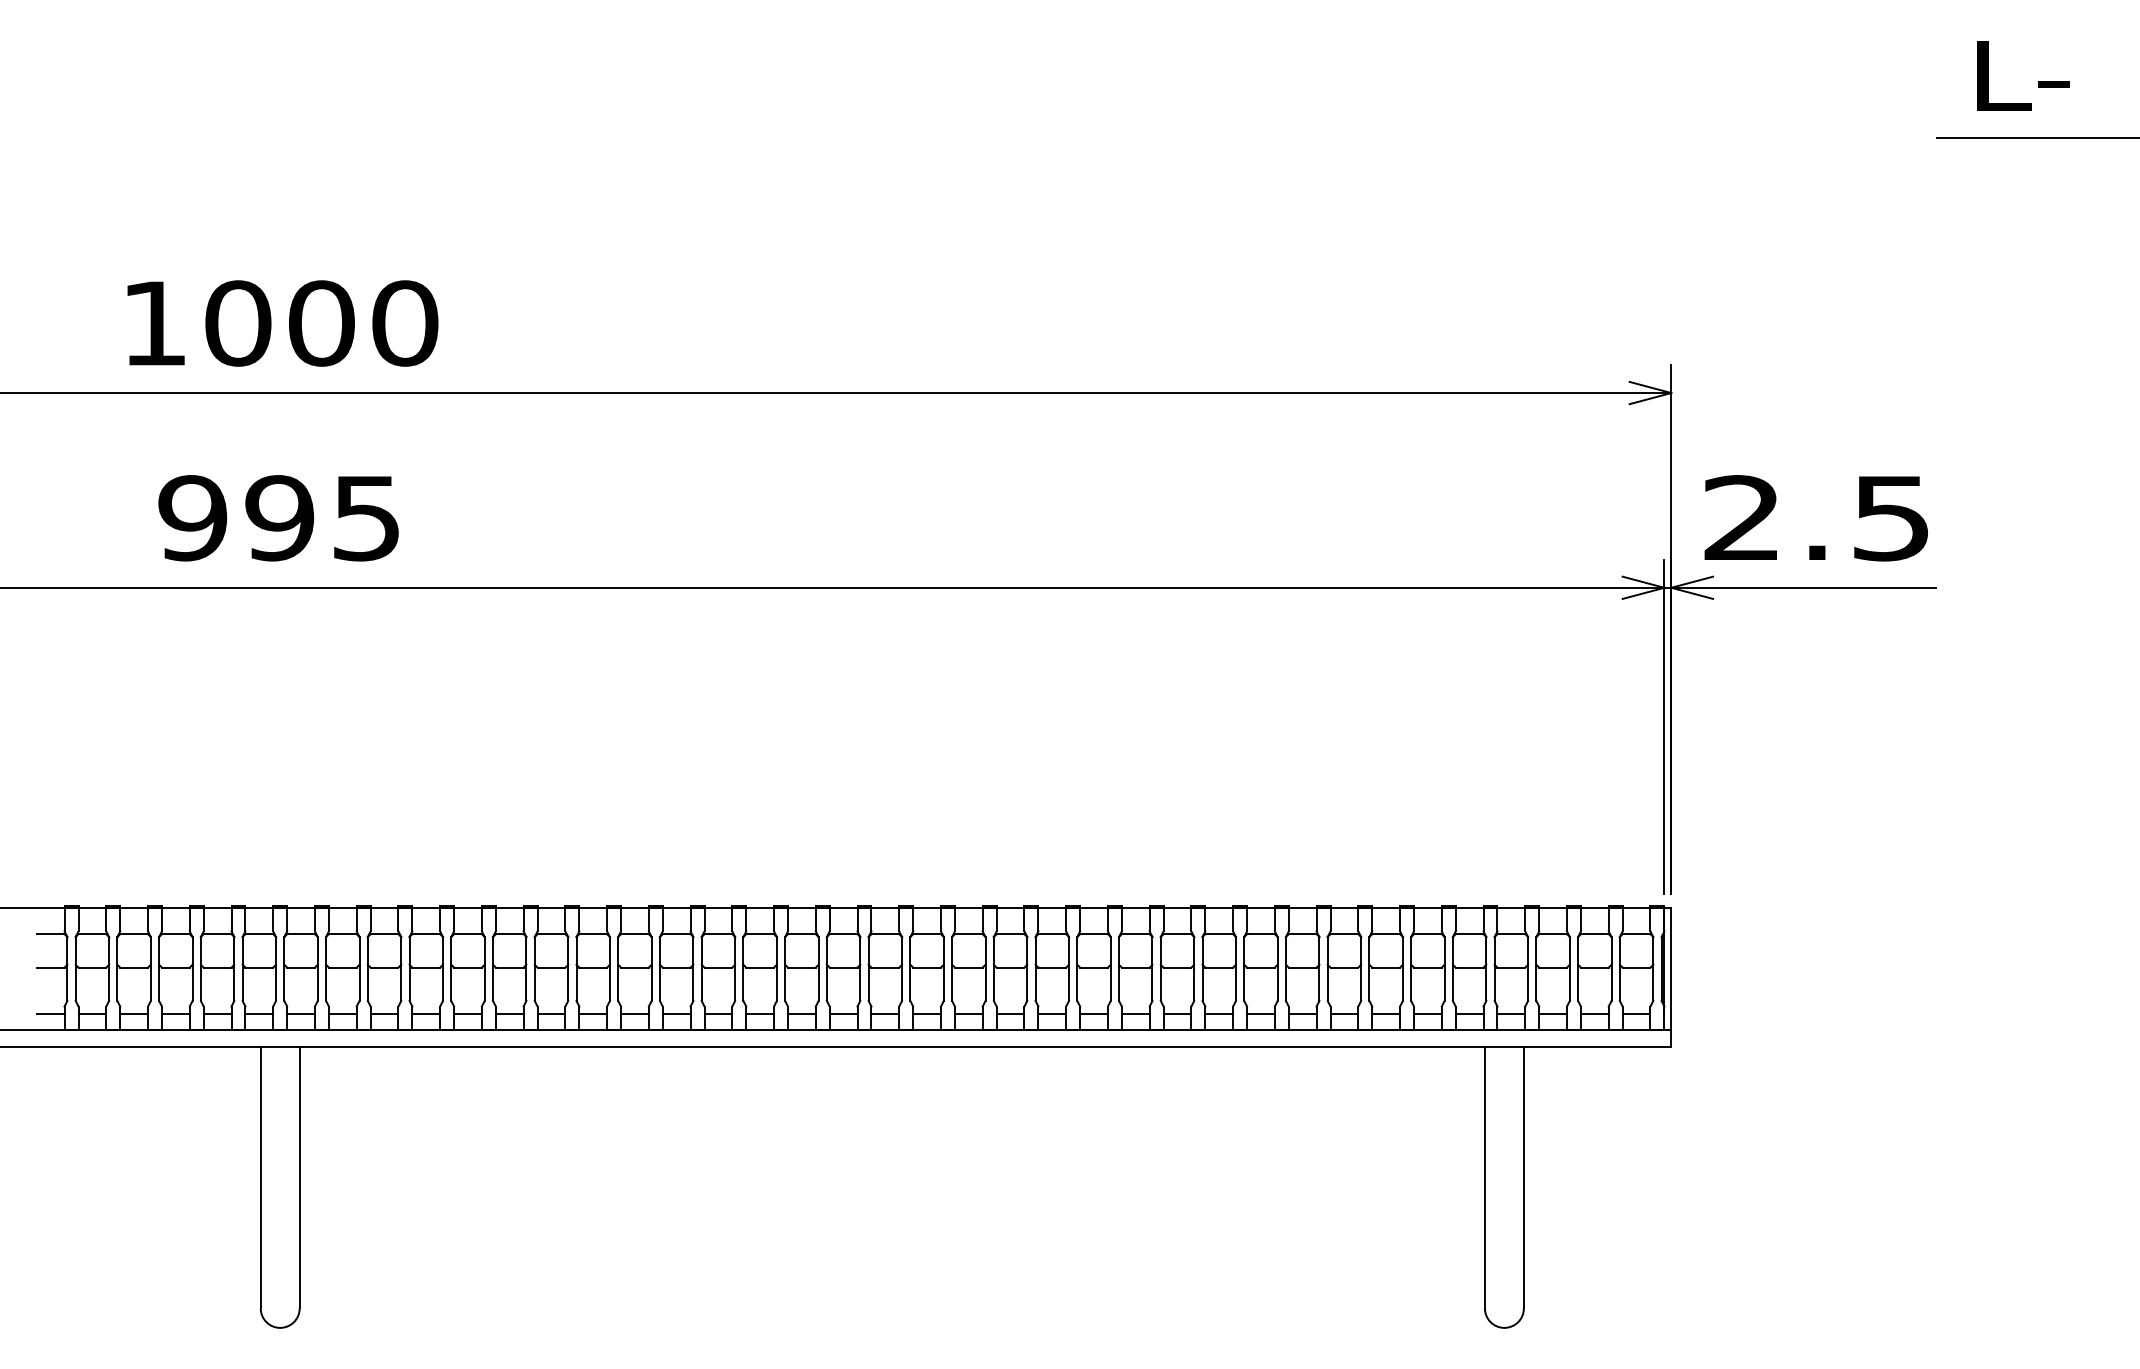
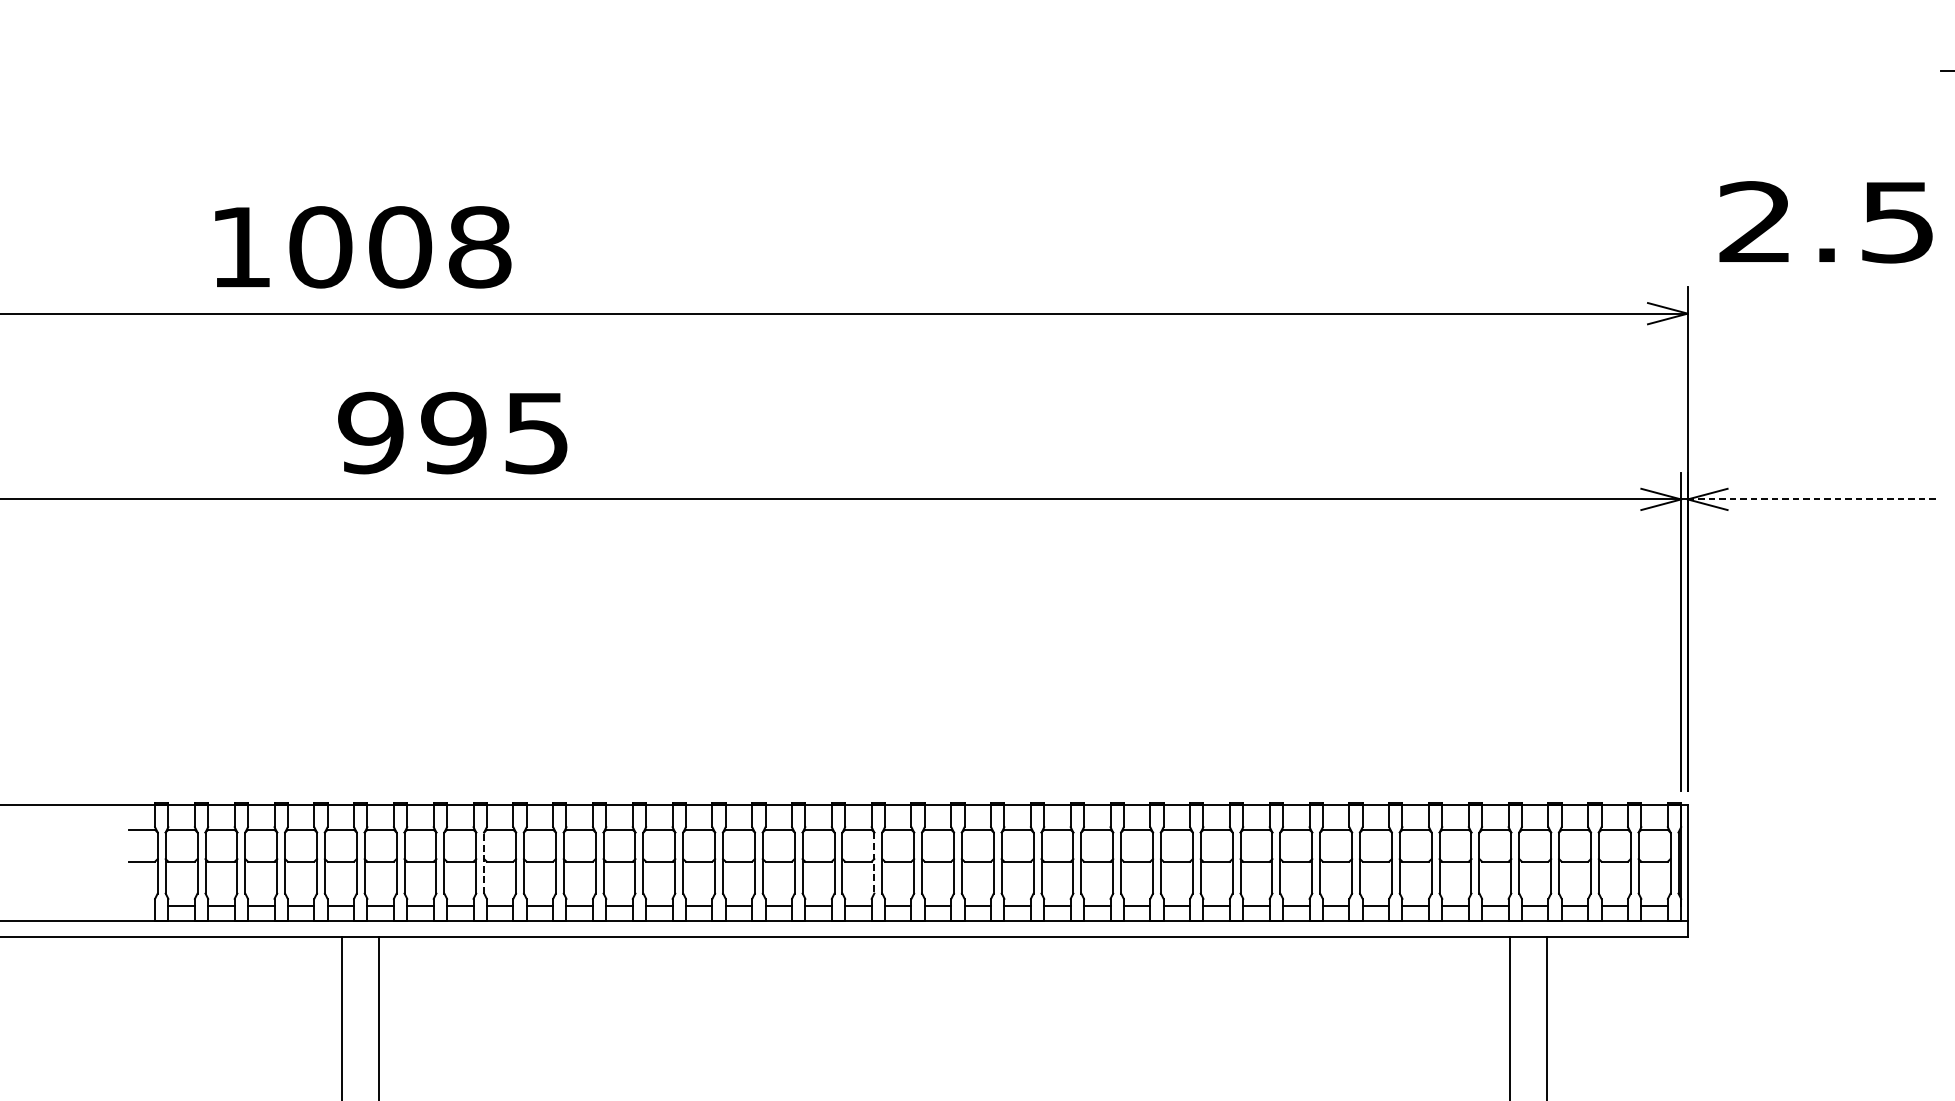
text: (405, 323) -> (480, 247), 1000 -> 1008
text: (278, 518) -> (452, 433), moved
text: (1815, 518) -> (1825, 222), moved
line: (1804, 587) -> (1814, 499), solid -> dashed
line: (409, 968) -> (484, 862), solid -> dashed
line: (818, 968) -> (874, 862), solid -> dashed
line: (50, 1013) -> (141, 905), removed

